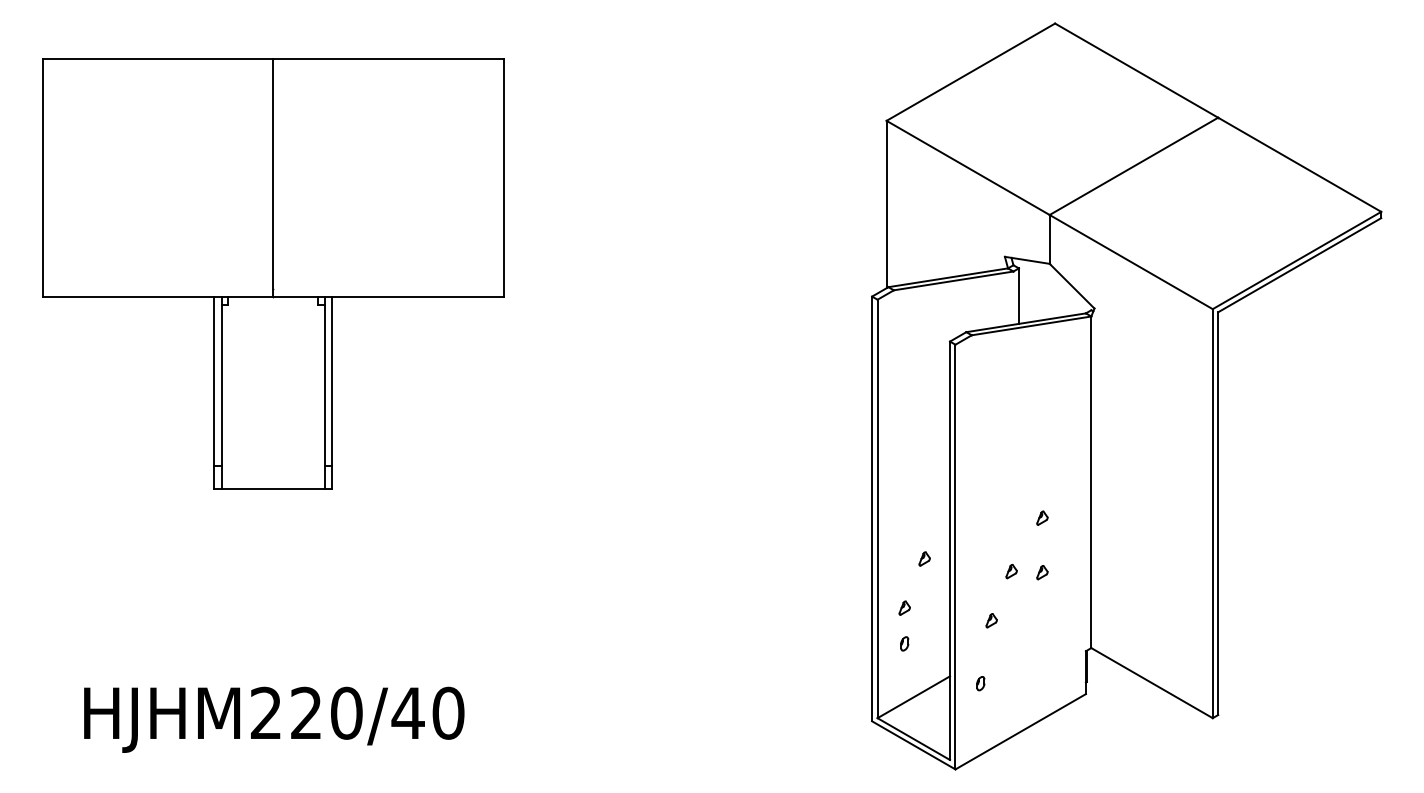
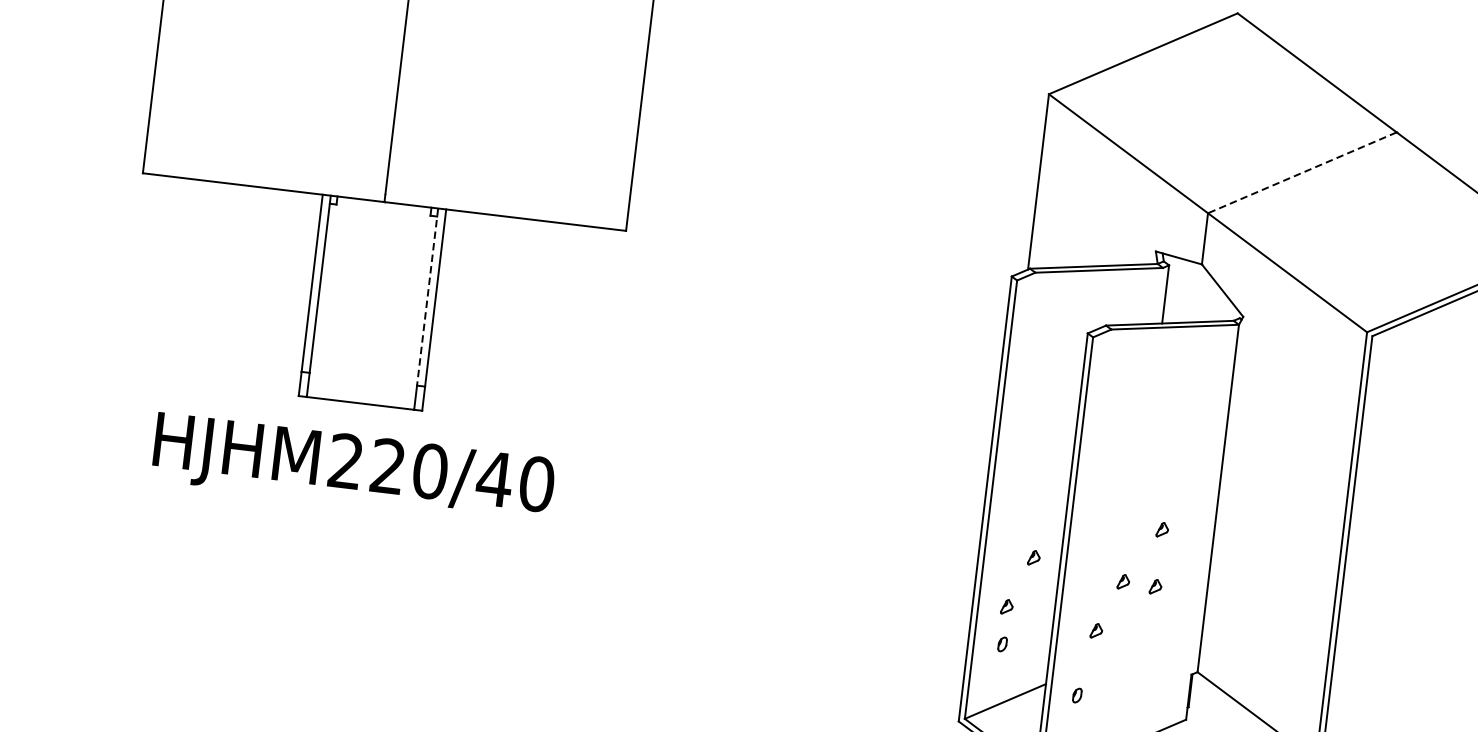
line: (1133, 166) -> (1301, 172), solid -> dashed
line: (324, 381) -> (427, 297), solid -> dashed
text: (274, 719) -> (353, 468), moved

